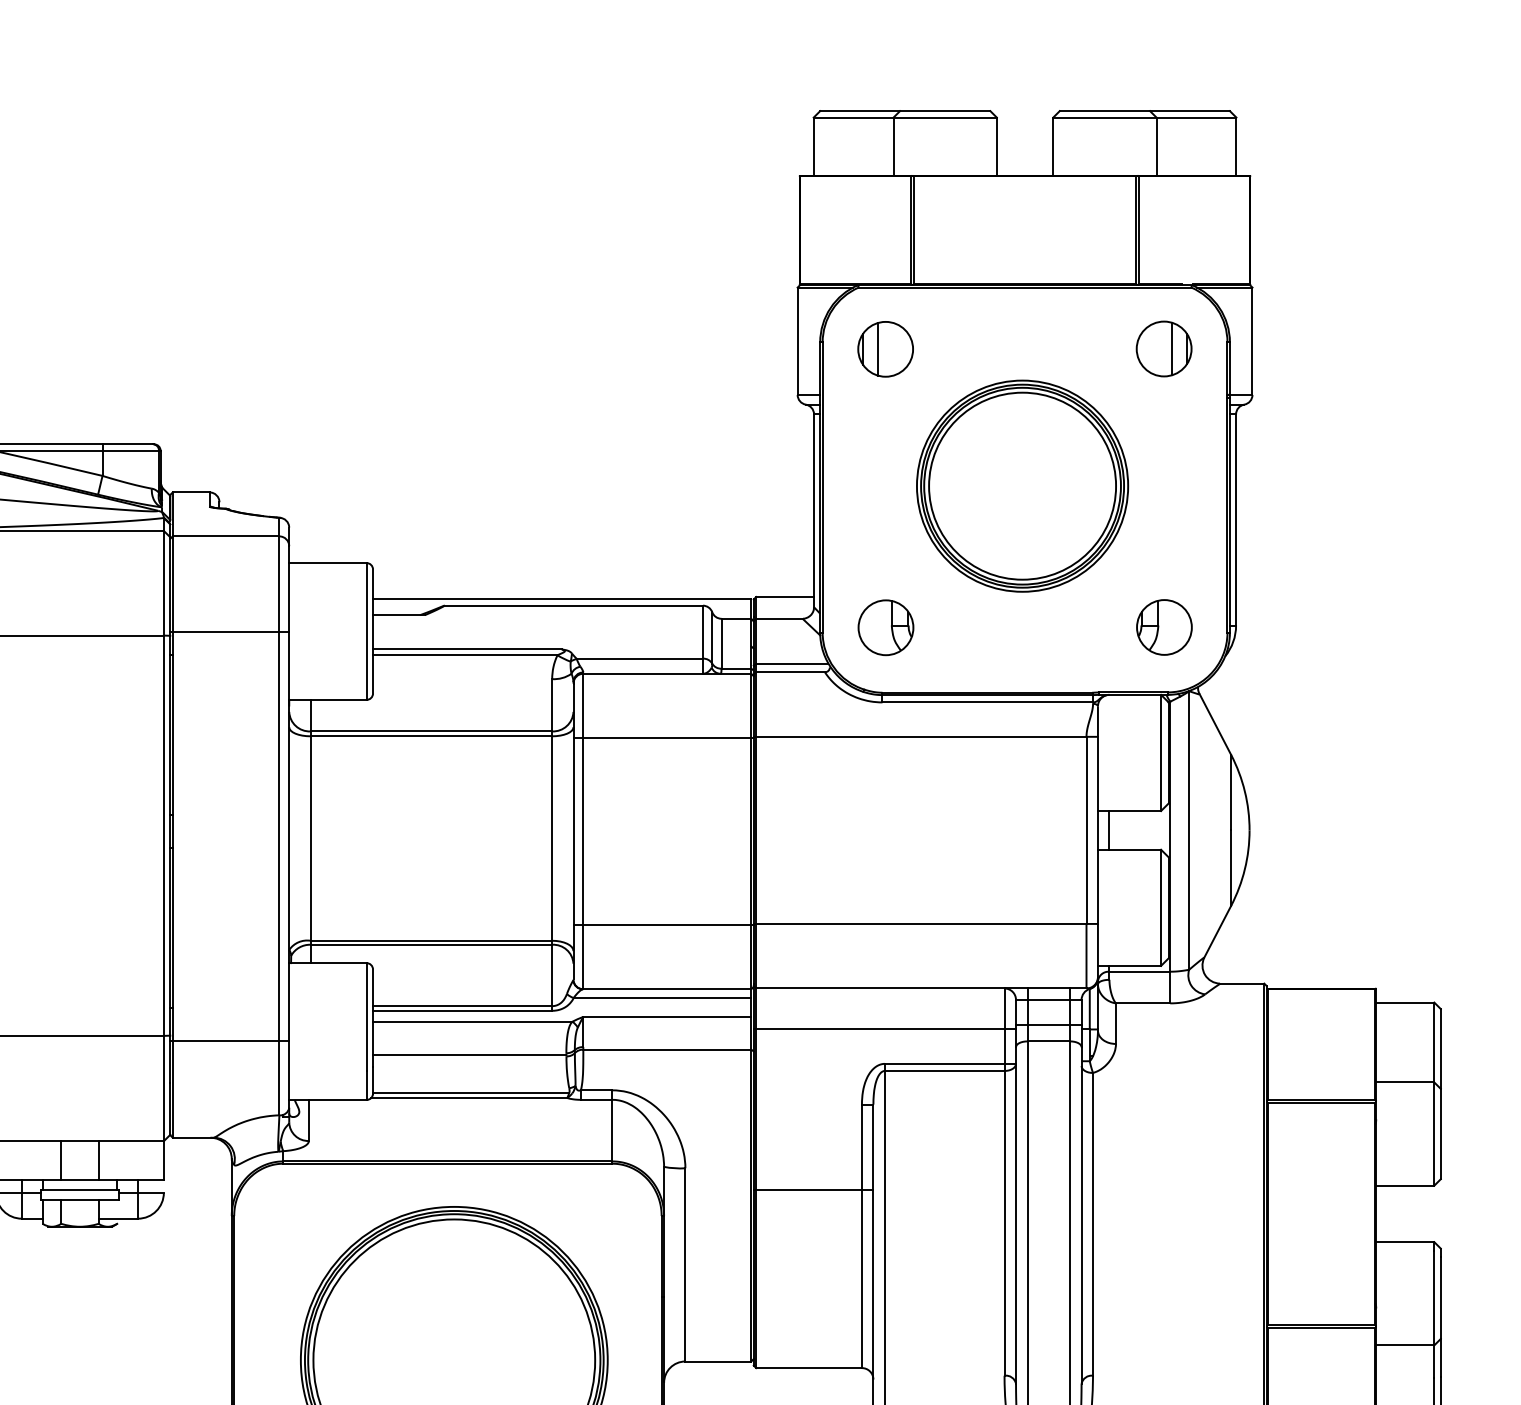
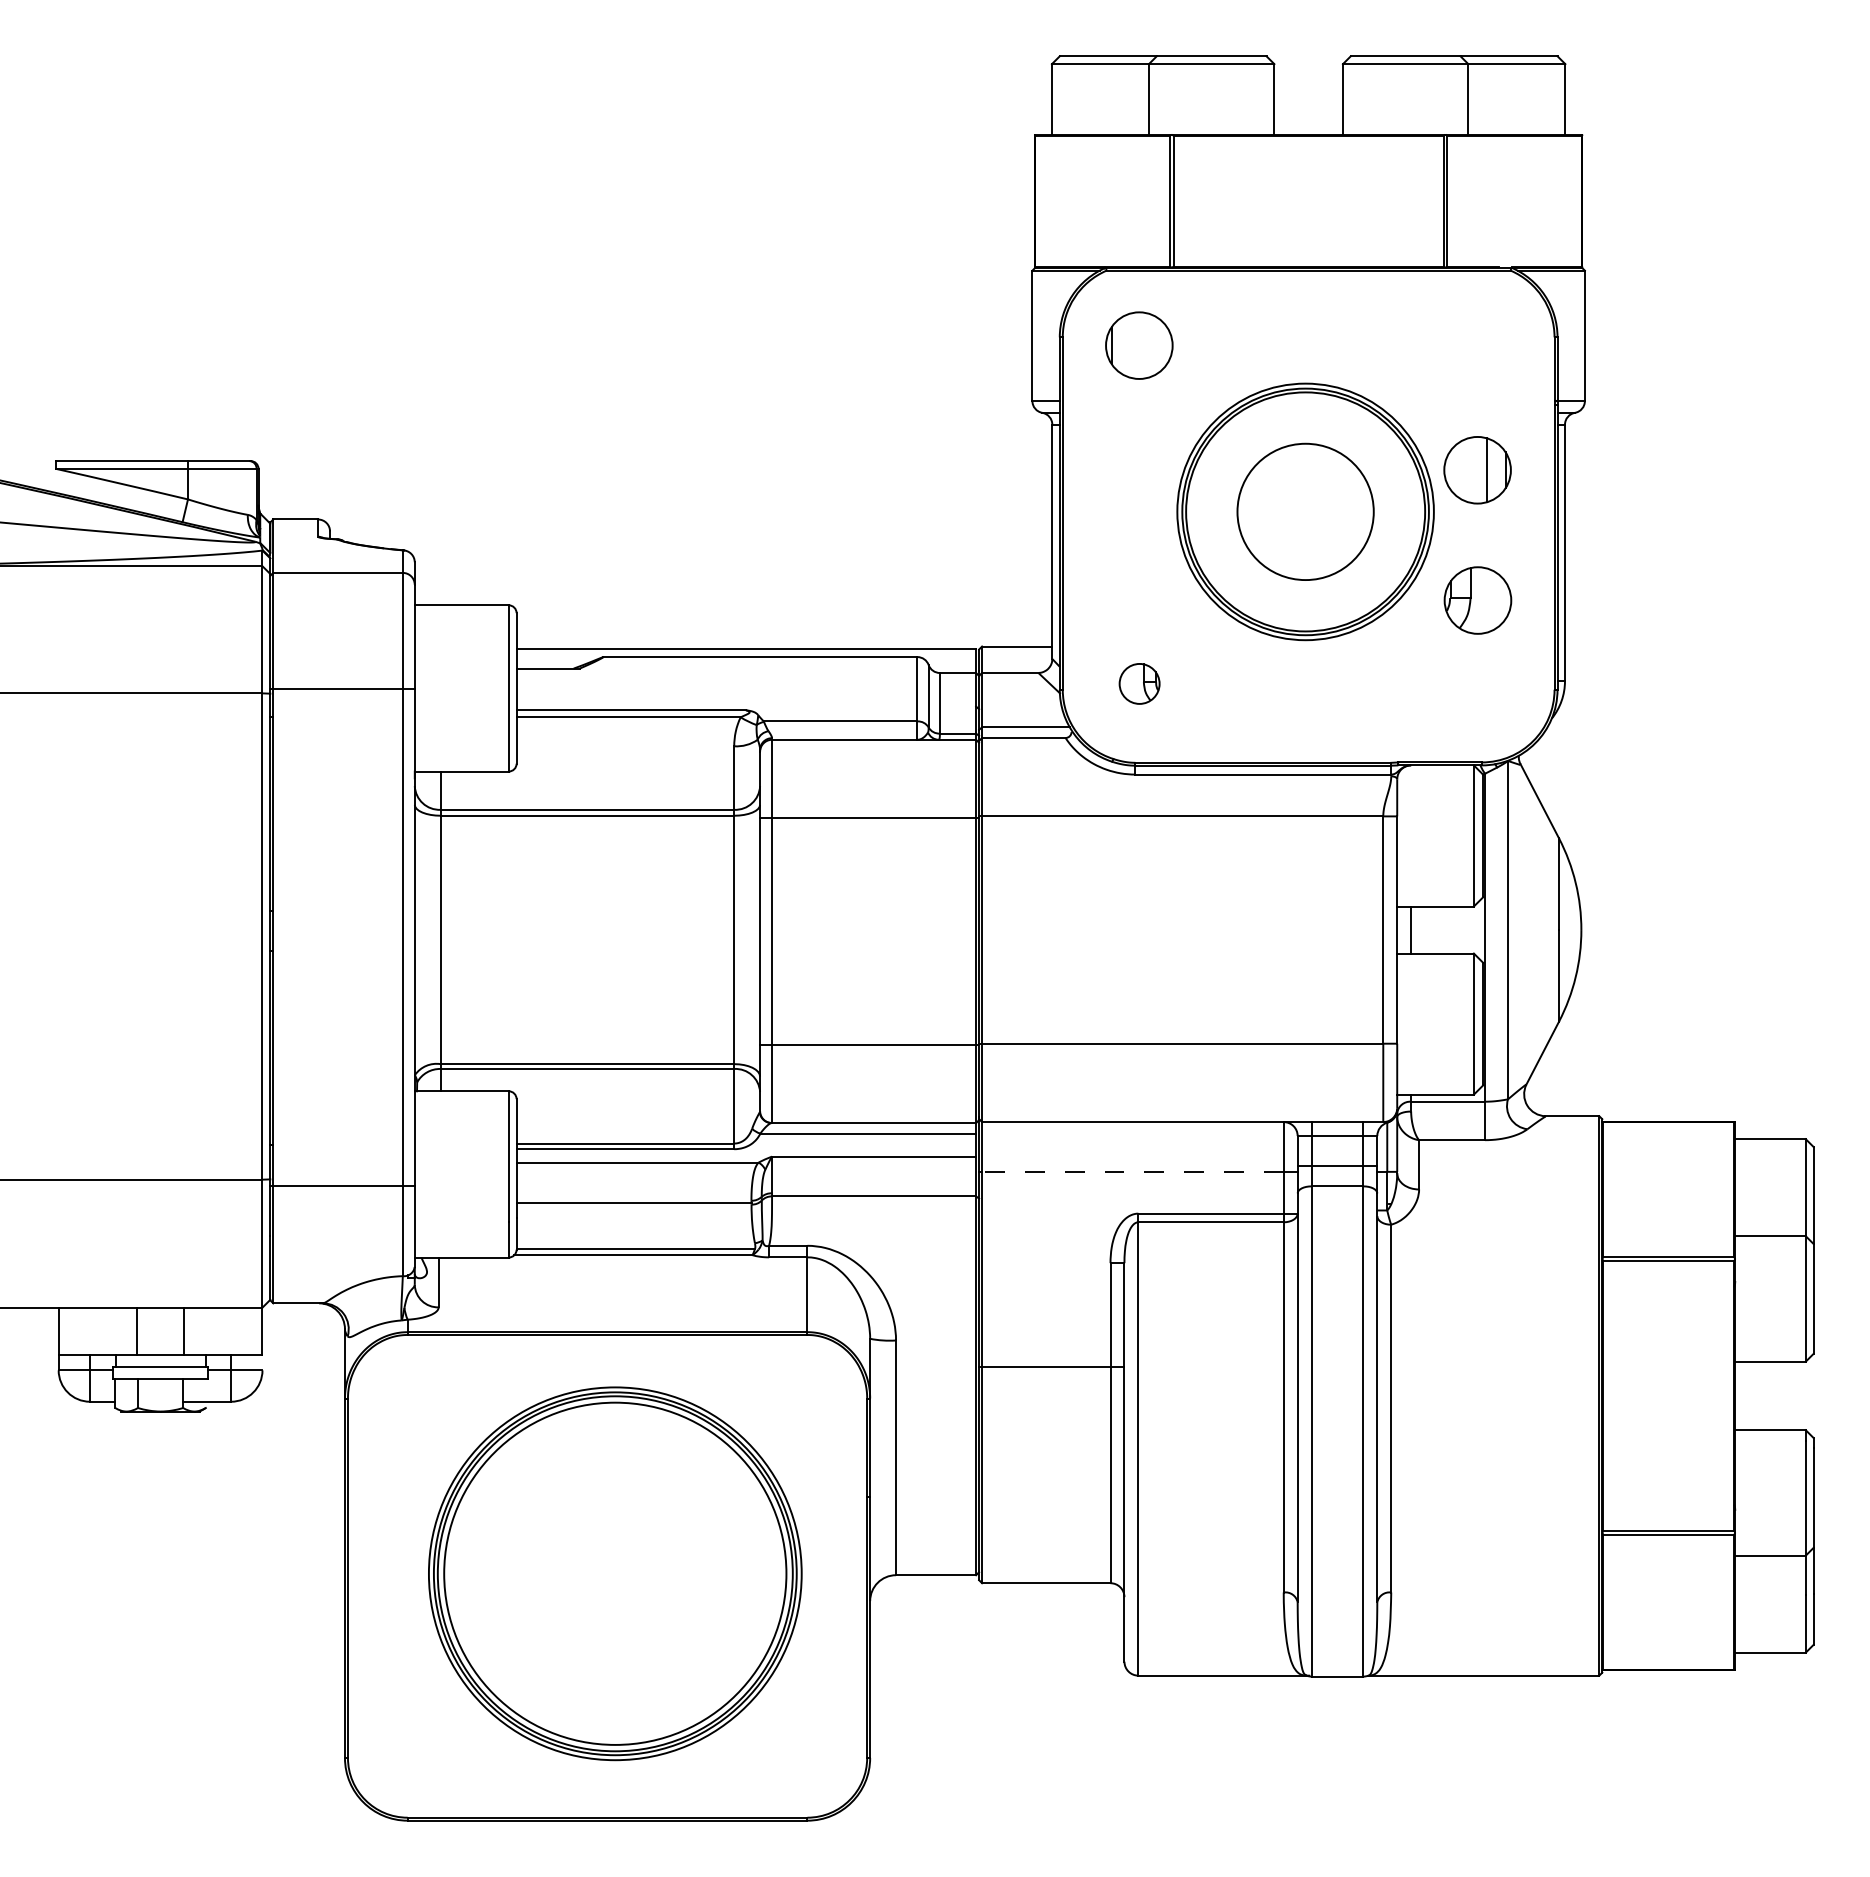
line: (878, 349) -> (1130, 345), removed
part: (1164, 349) -> (1477, 470), moved
circle: (1022, 485) -> (1305, 511), size x0.6
part: (885, 627) -> (1139, 683), size x0.6
part: (1164, 627) -> (1477, 600), moved
line: (880, 1029) -> (1132, 1171), solid -> dashed

